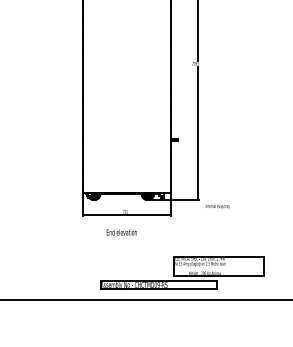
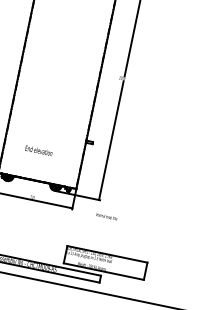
text: (217, 206) -> (106, 216), moved
text: (121, 232) -> (38, 150), moved

